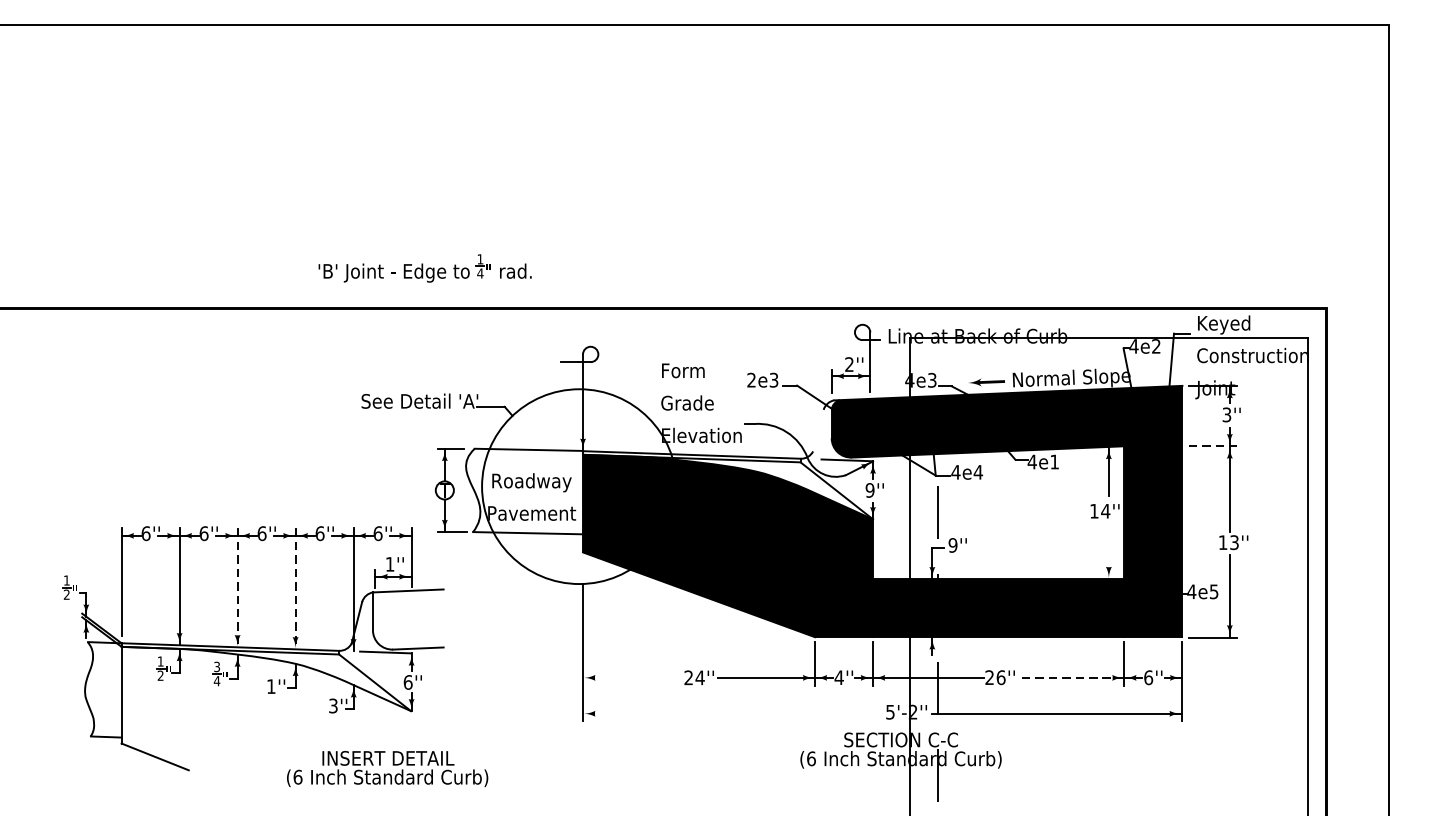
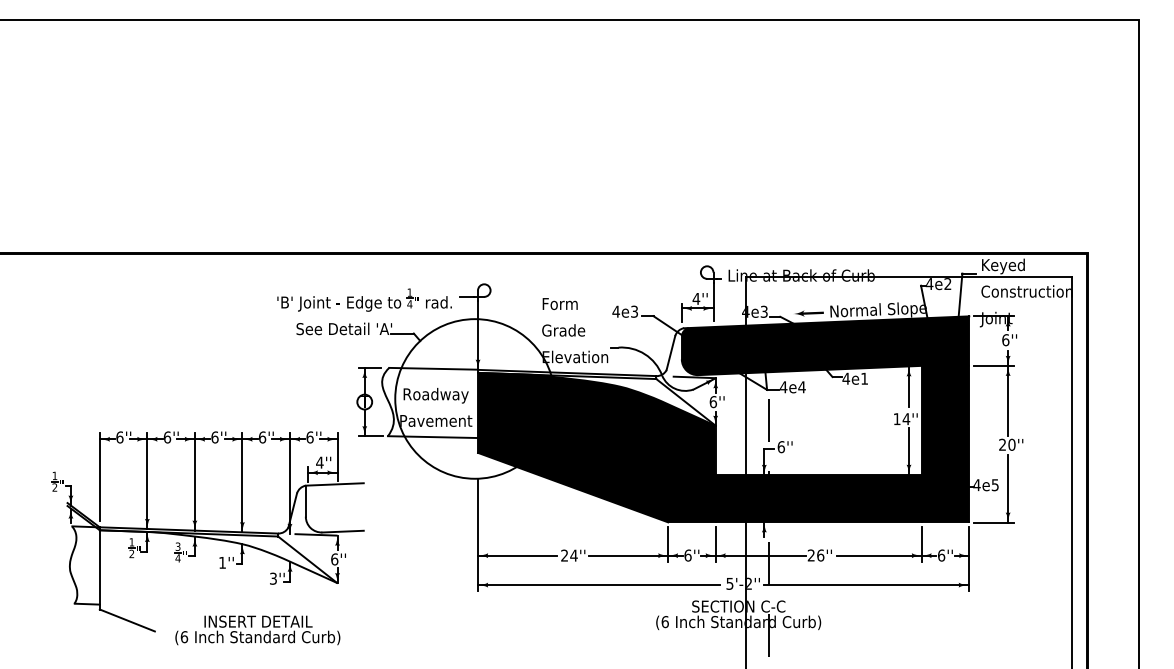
part: (425, 267) -> (364, 299), moved
text: (849, 364) -> (696, 298), 2'' -> 4''
text: (750, 379) -> (615, 311), 2e3 -> 4e3
text: (1226, 415) -> (1005, 340), 3'' -> 6''
line: (817, 431) -> (670, 353), added
line: (1213, 445) -> (994, 365), dashed -> solid
text: (869, 490) -> (712, 402), 9'' -> 6''
text: (1229, 542) -> (1007, 444), 13'' -> 20''
text: (952, 545) -> (780, 447), 9'' -> 6''
line: (1109, 550) -> (909, 451), added
text: (389, 564) -> (319, 462), 1'' -> 4''
line: (237, 587) -> (194, 481), dashed -> solid
line: (295, 588) -> (242, 482), dashed -> solid
line: (631, 677) -> (517, 555), added
text: (838, 677) -> (687, 555), 4'' -> 6''
line: (1072, 677) -> (879, 555), dashed -> solid
line: (730, 714) -> (598, 585), added
text: (387, 769) -> (257, 630), moved

